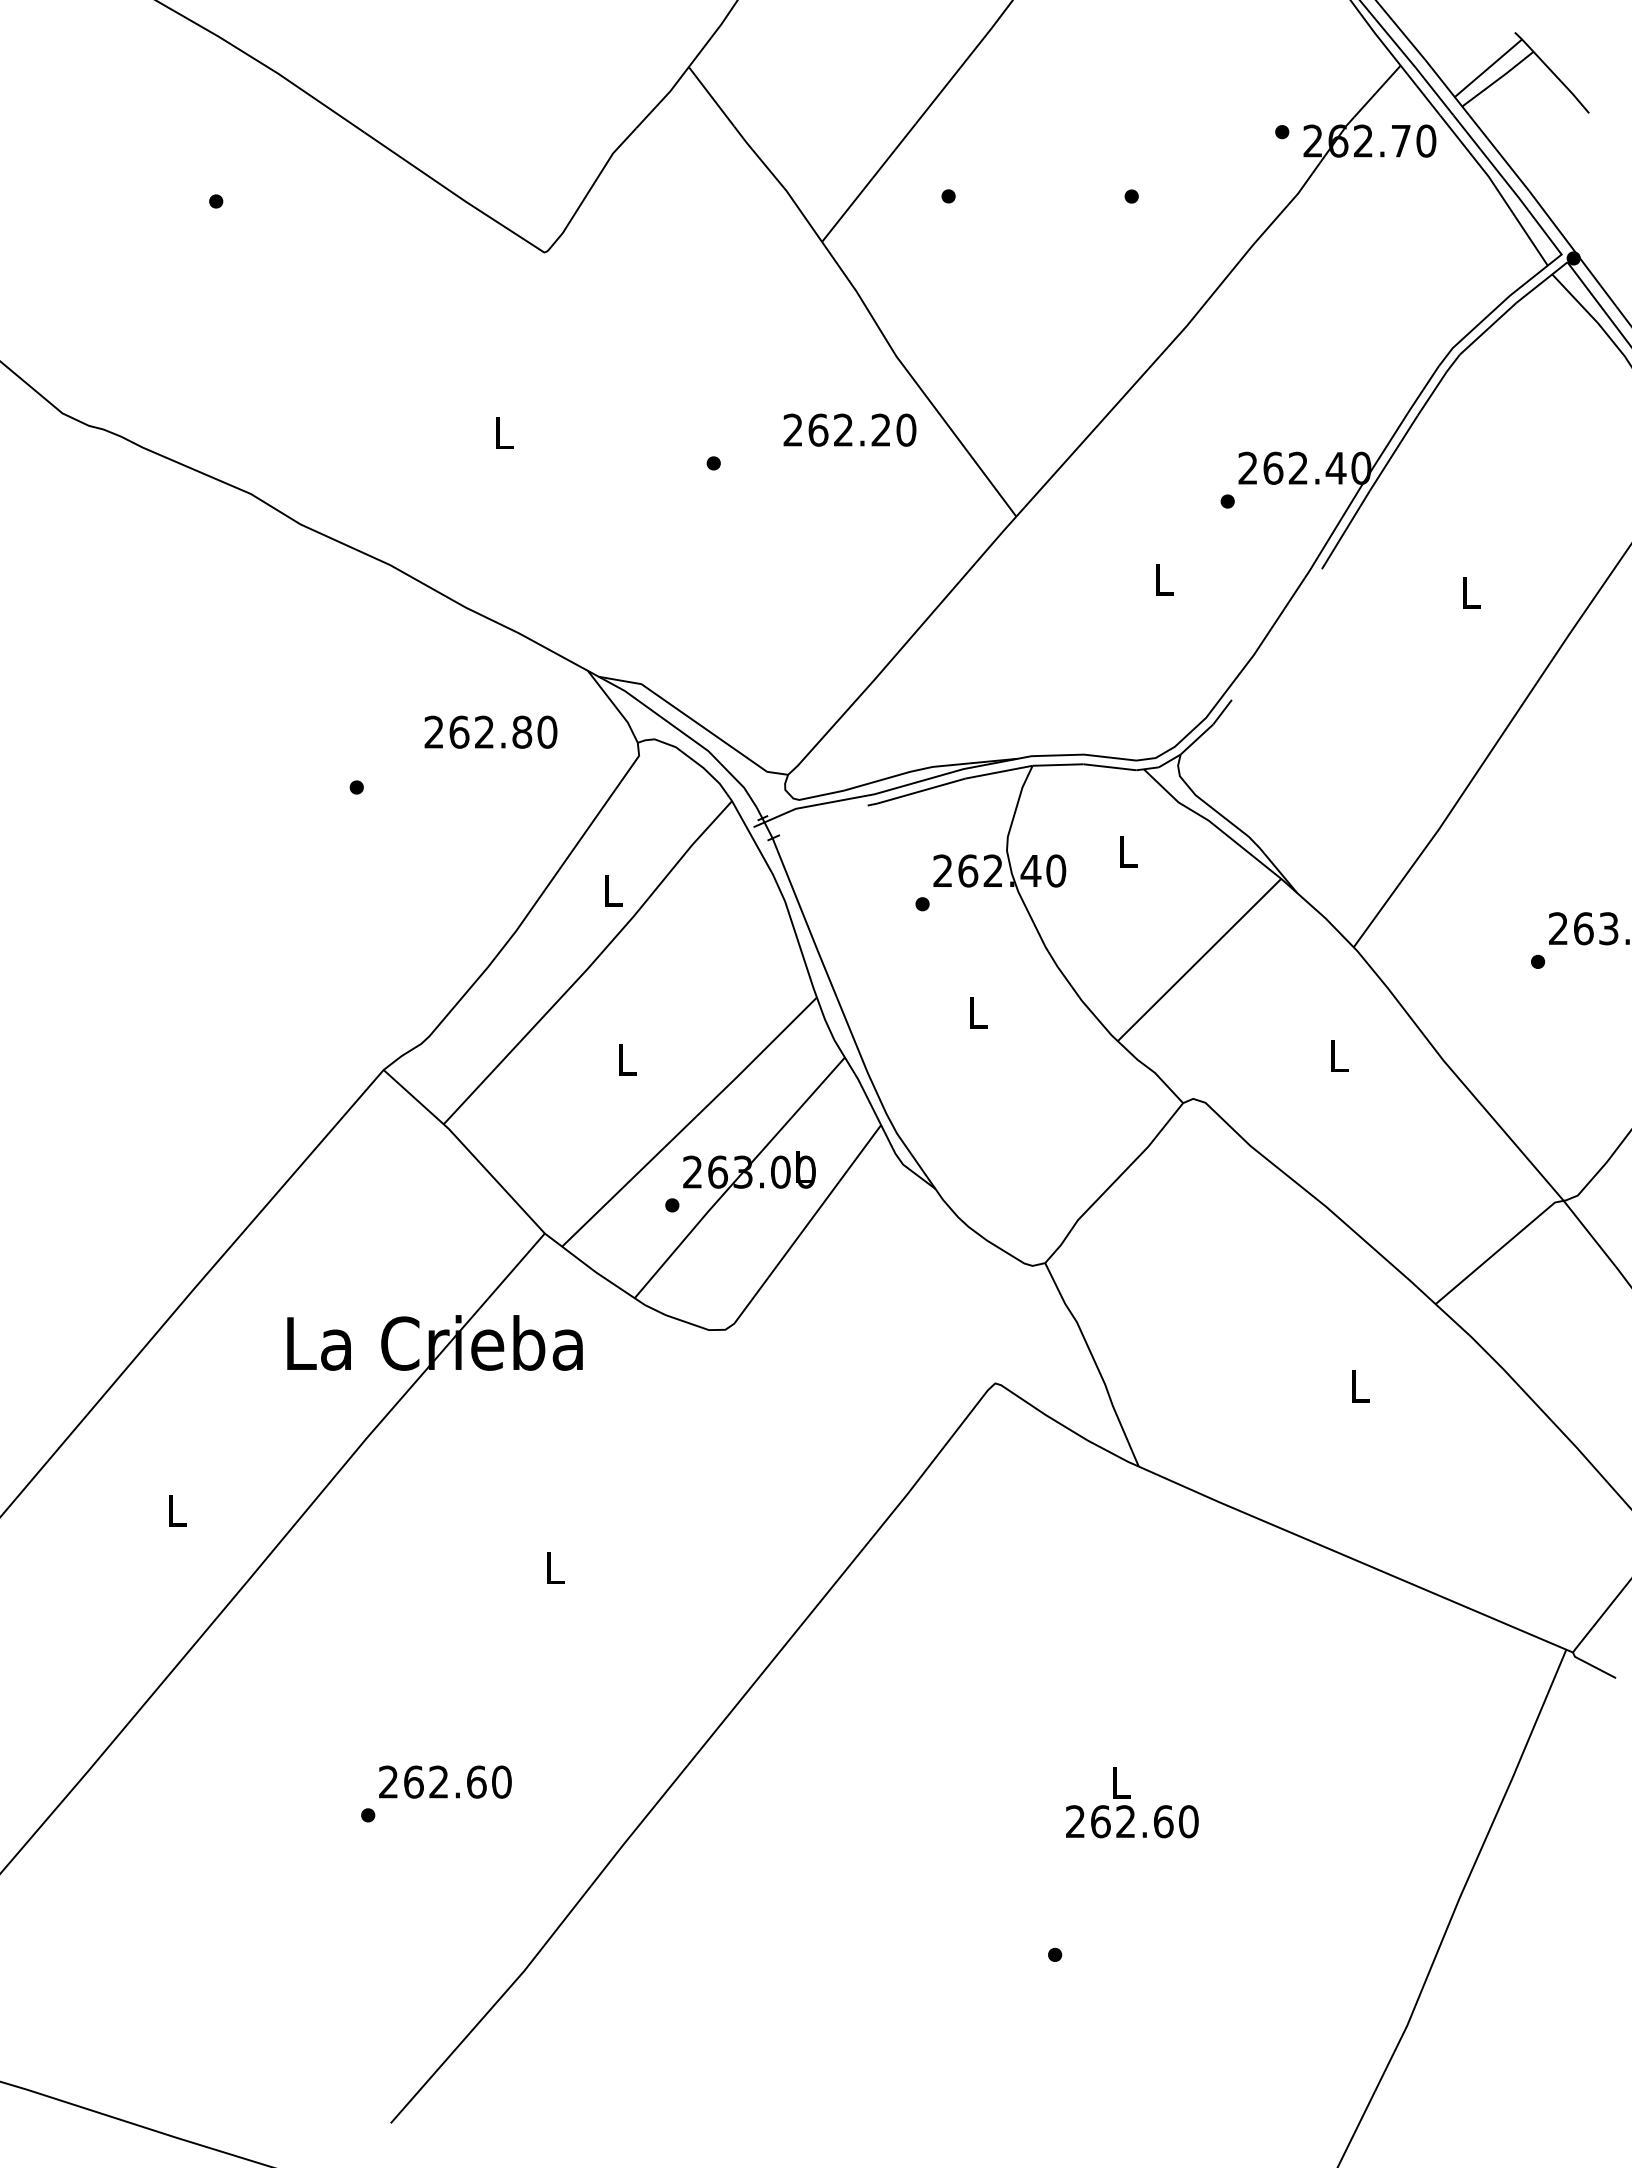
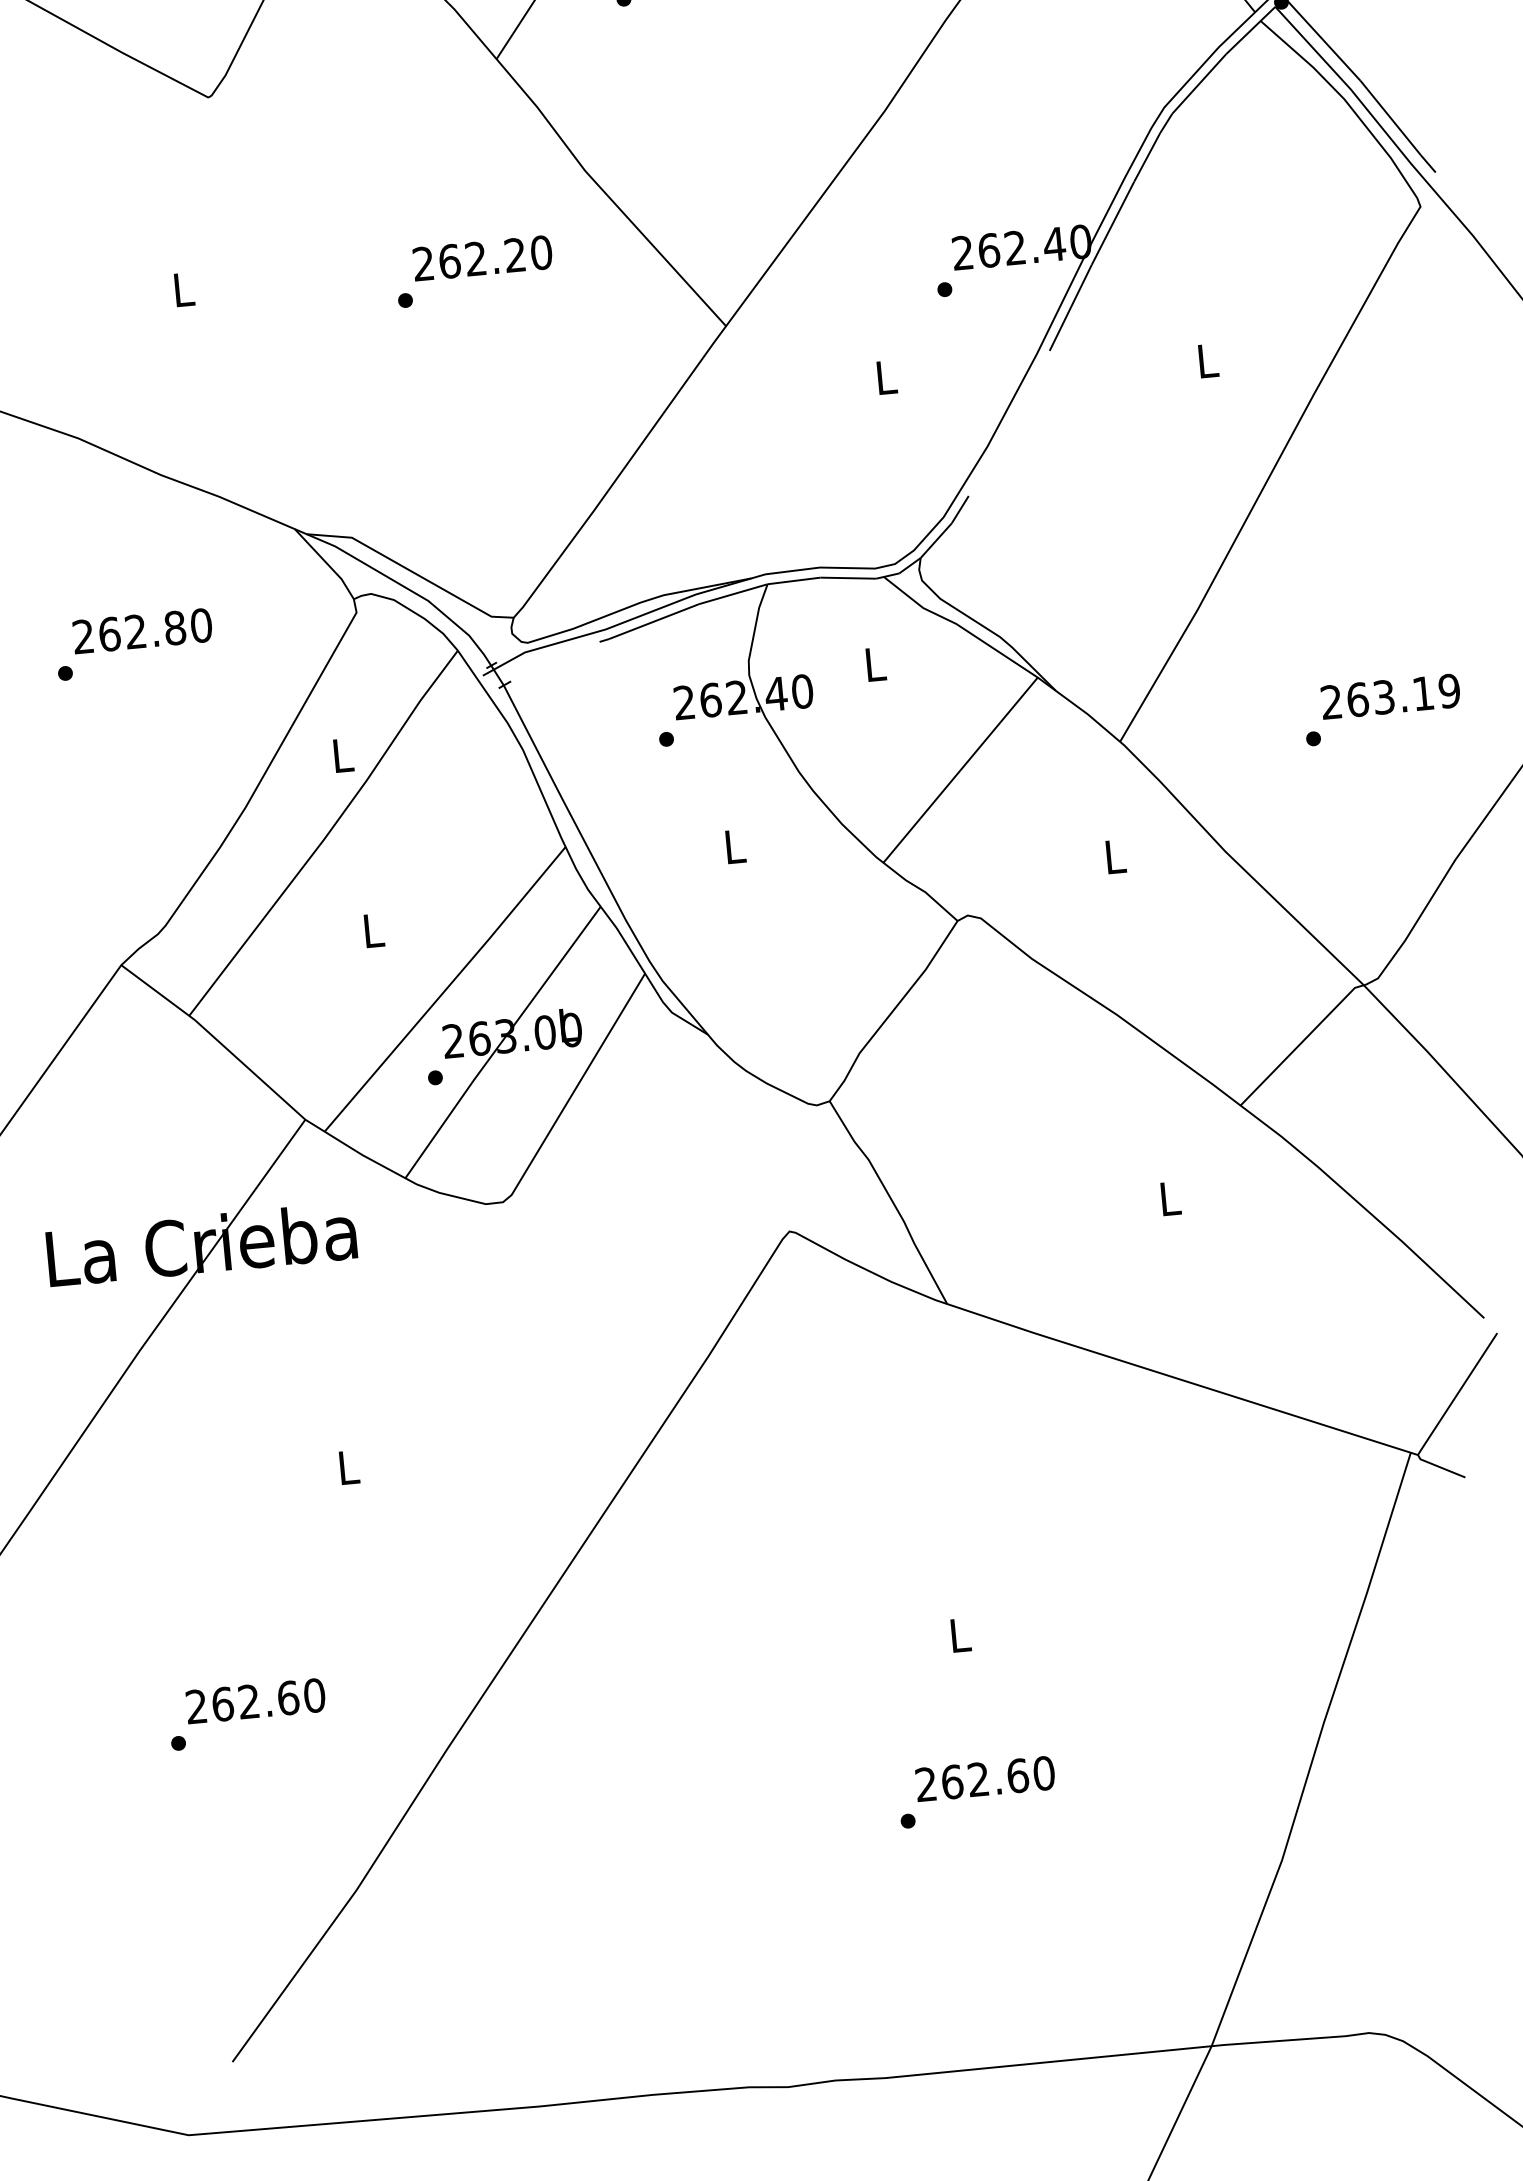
text: (849, 429) -> (482, 257), moved
text: (490, 731) -> (142, 630), moved
text: (1132, 1821) -> (985, 1778), moved

